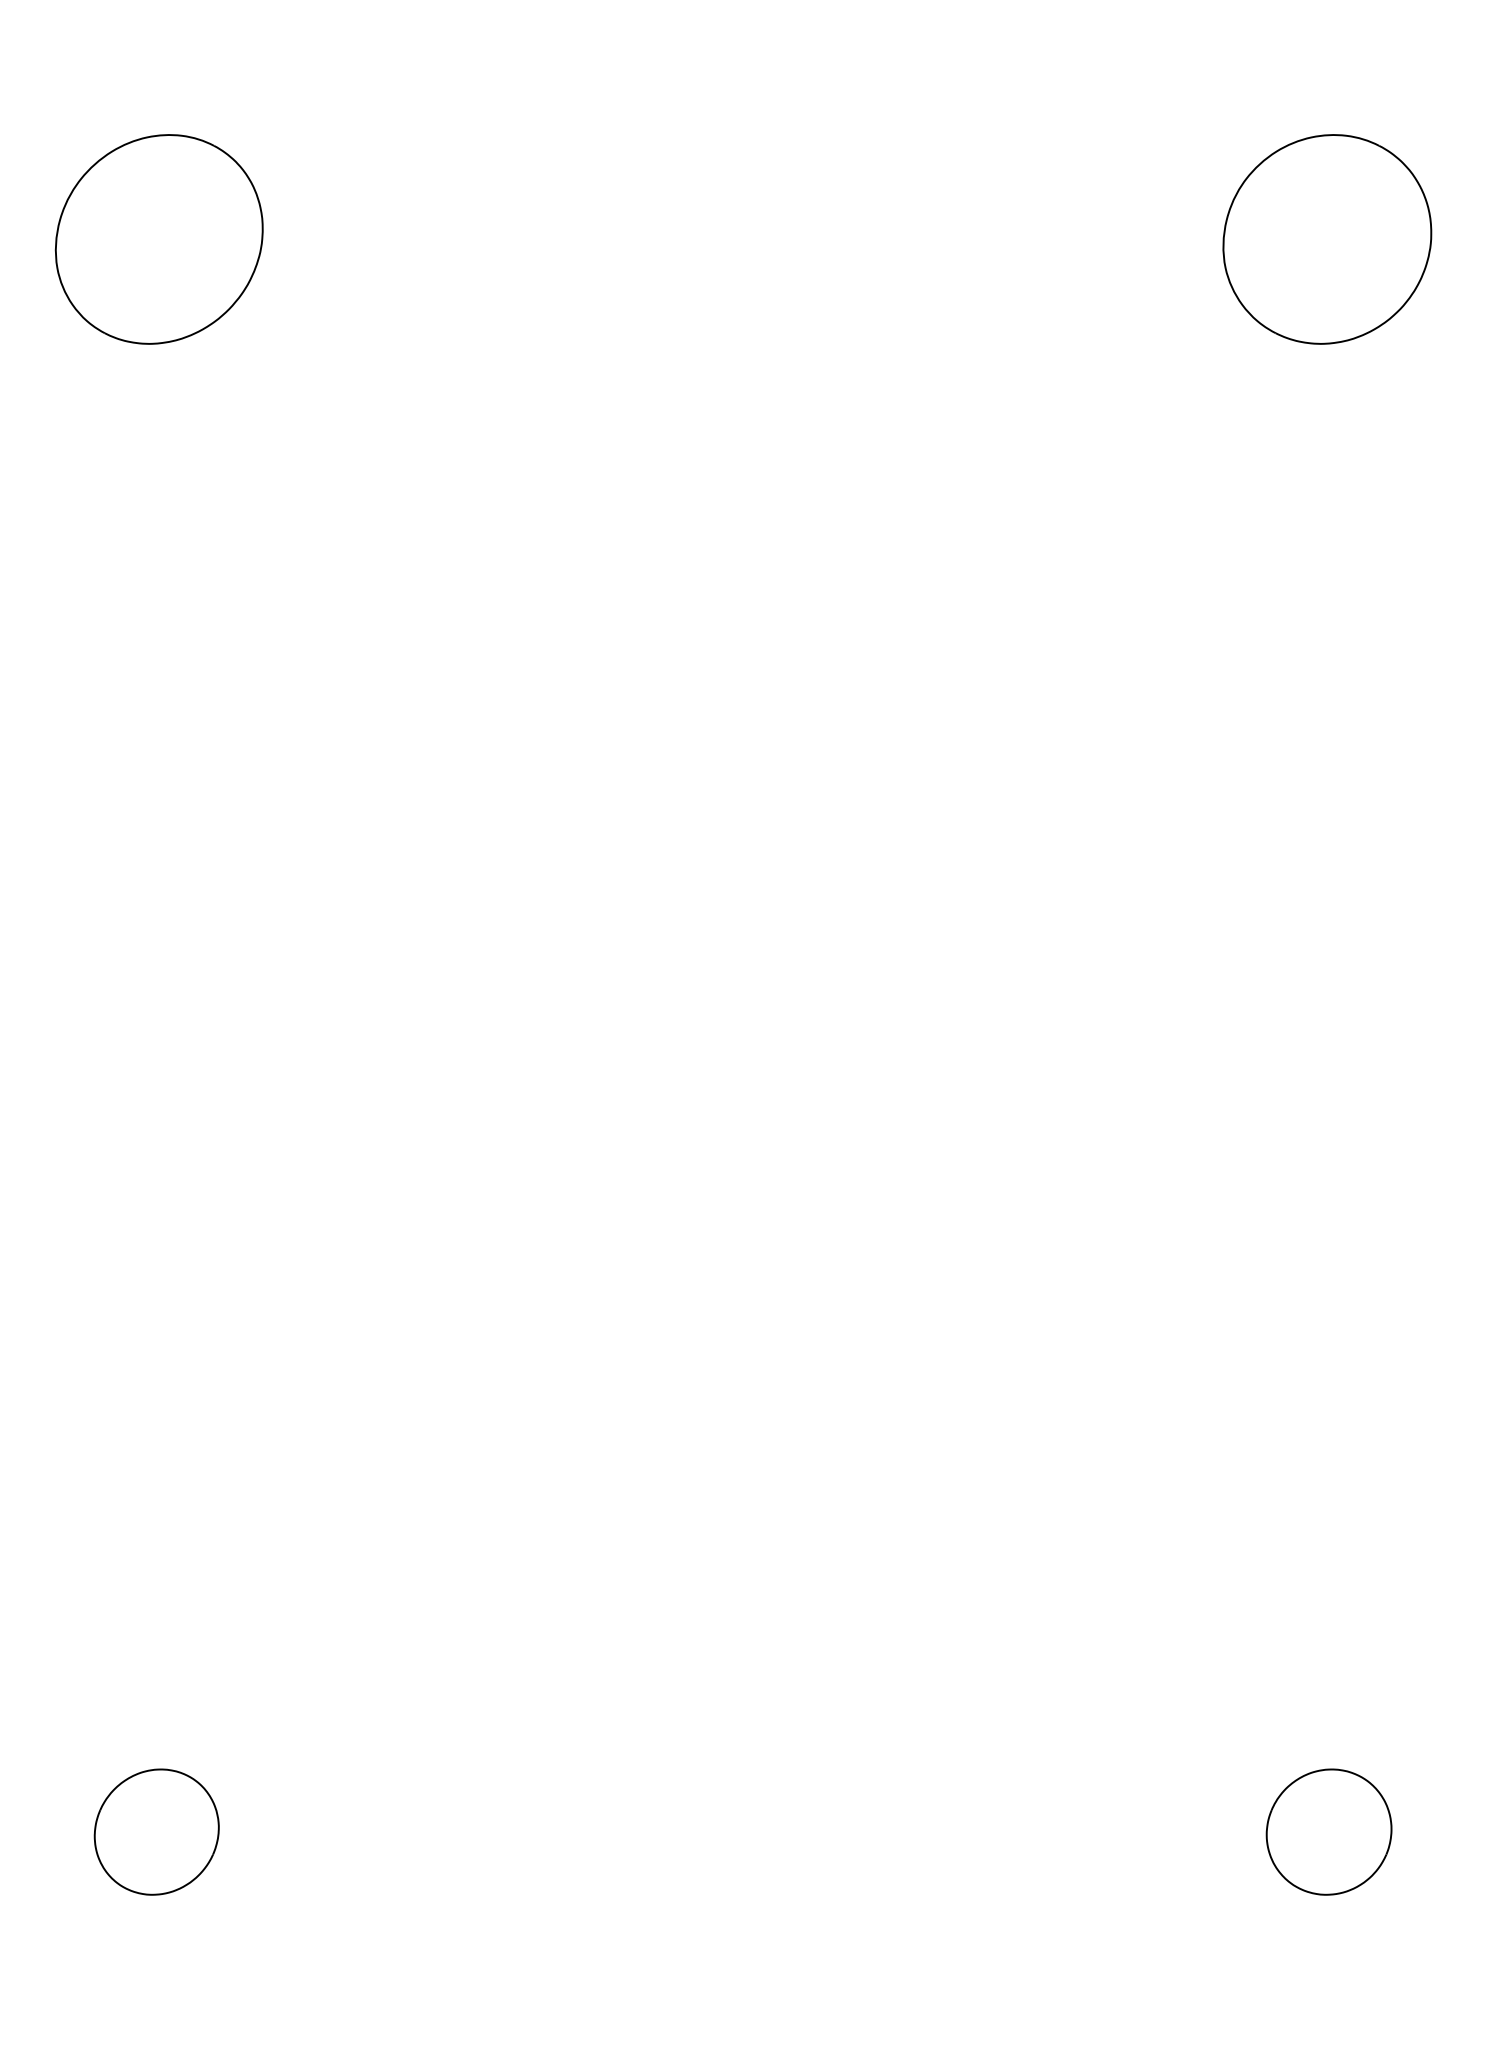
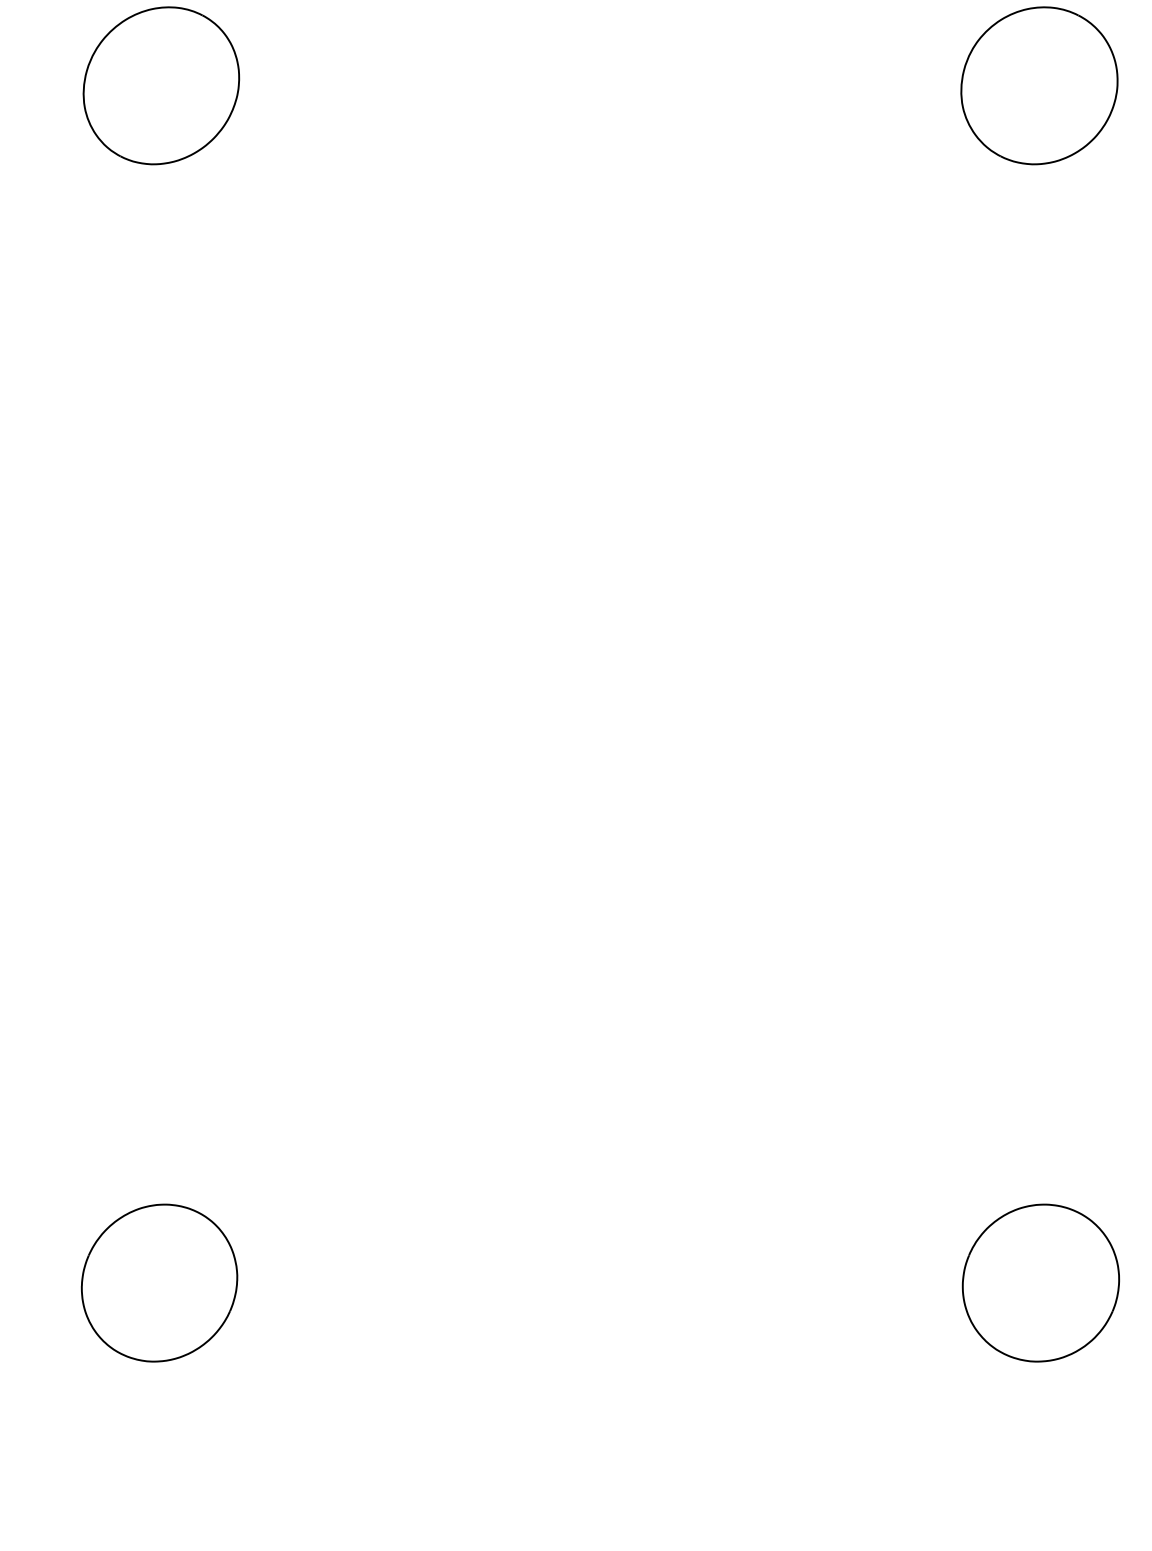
part: (156, 1831) -> (159, 1282), size x1.67
part: (1328, 1831) -> (1040, 1282), size x1.67

